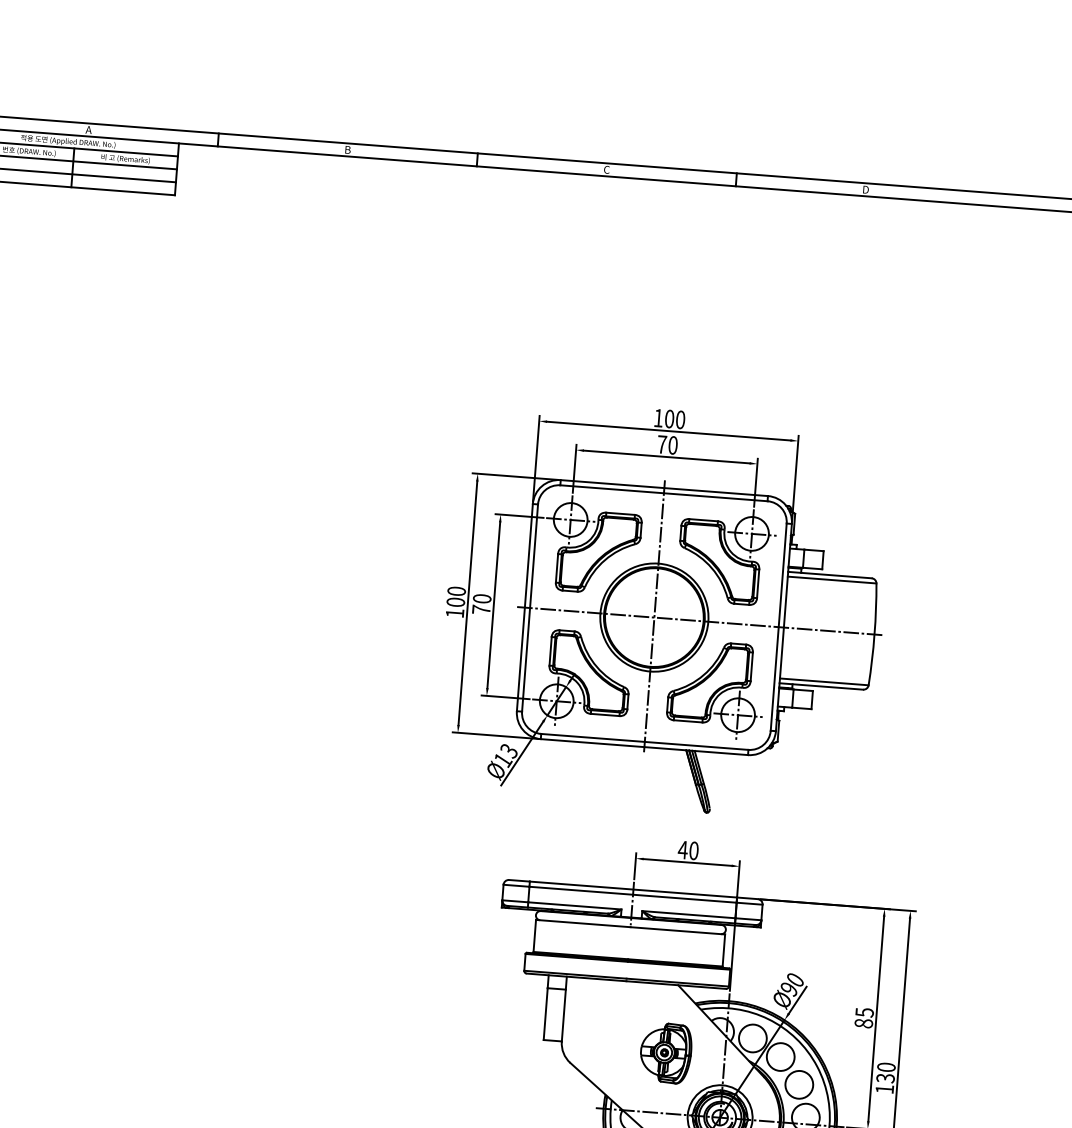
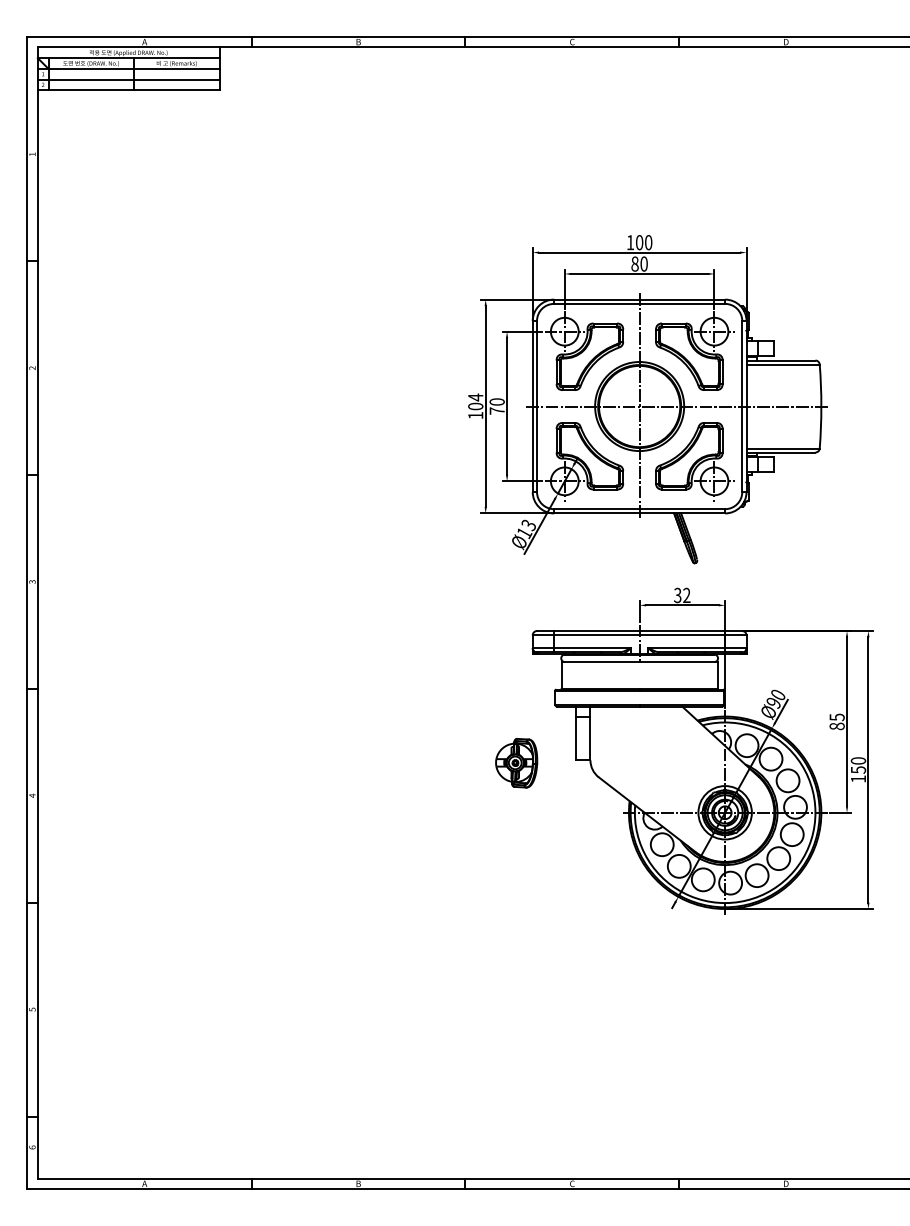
text: (661, 443) -> (634, 263), 70 -> 80
text: (456, 591) -> (475, 397), 100 -> 104
text: (687, 850) -> (681, 595), 40 -> 32
part: (665, 1053) -> (516, 763), moved
text: (884, 1077) -> (857, 769), 130 -> 150

